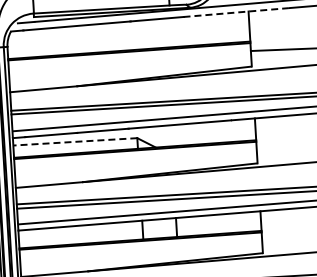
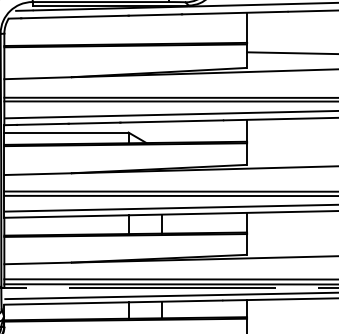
line: (236, 13) -> (234, 13), dashed -> solid
line: (74, 141) -> (65, 132), dashed -> solid

